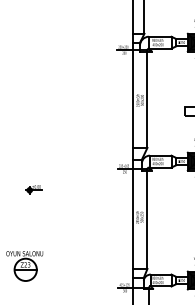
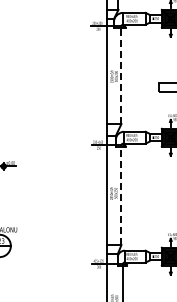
line: (147, 99) -> (121, 75), solid -> dashed
line: (147, 219) -> (121, 195), solid -> dashed

